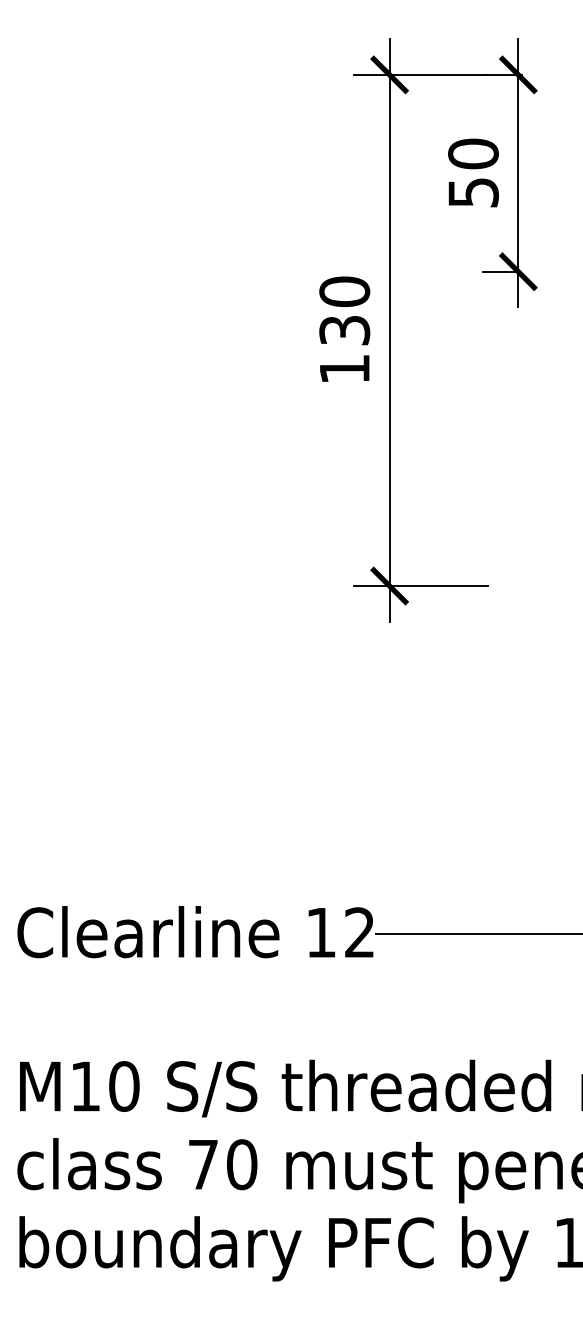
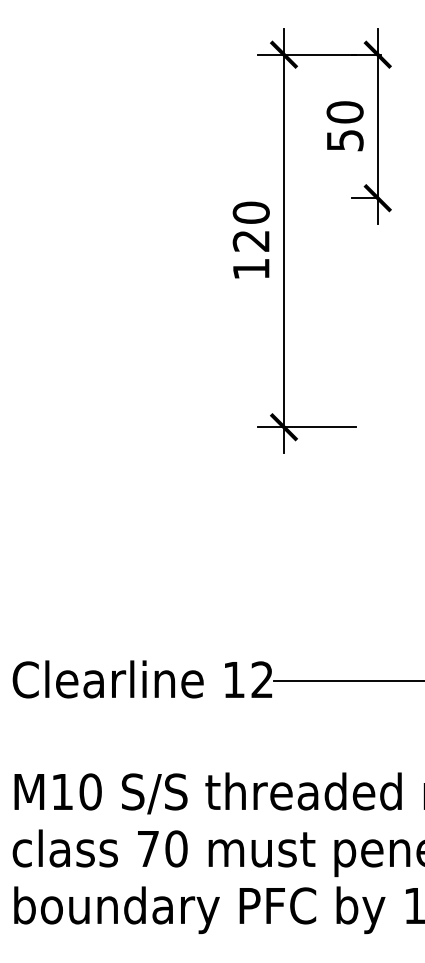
text: (345, 329) -> (251, 240), 130 -> 120

